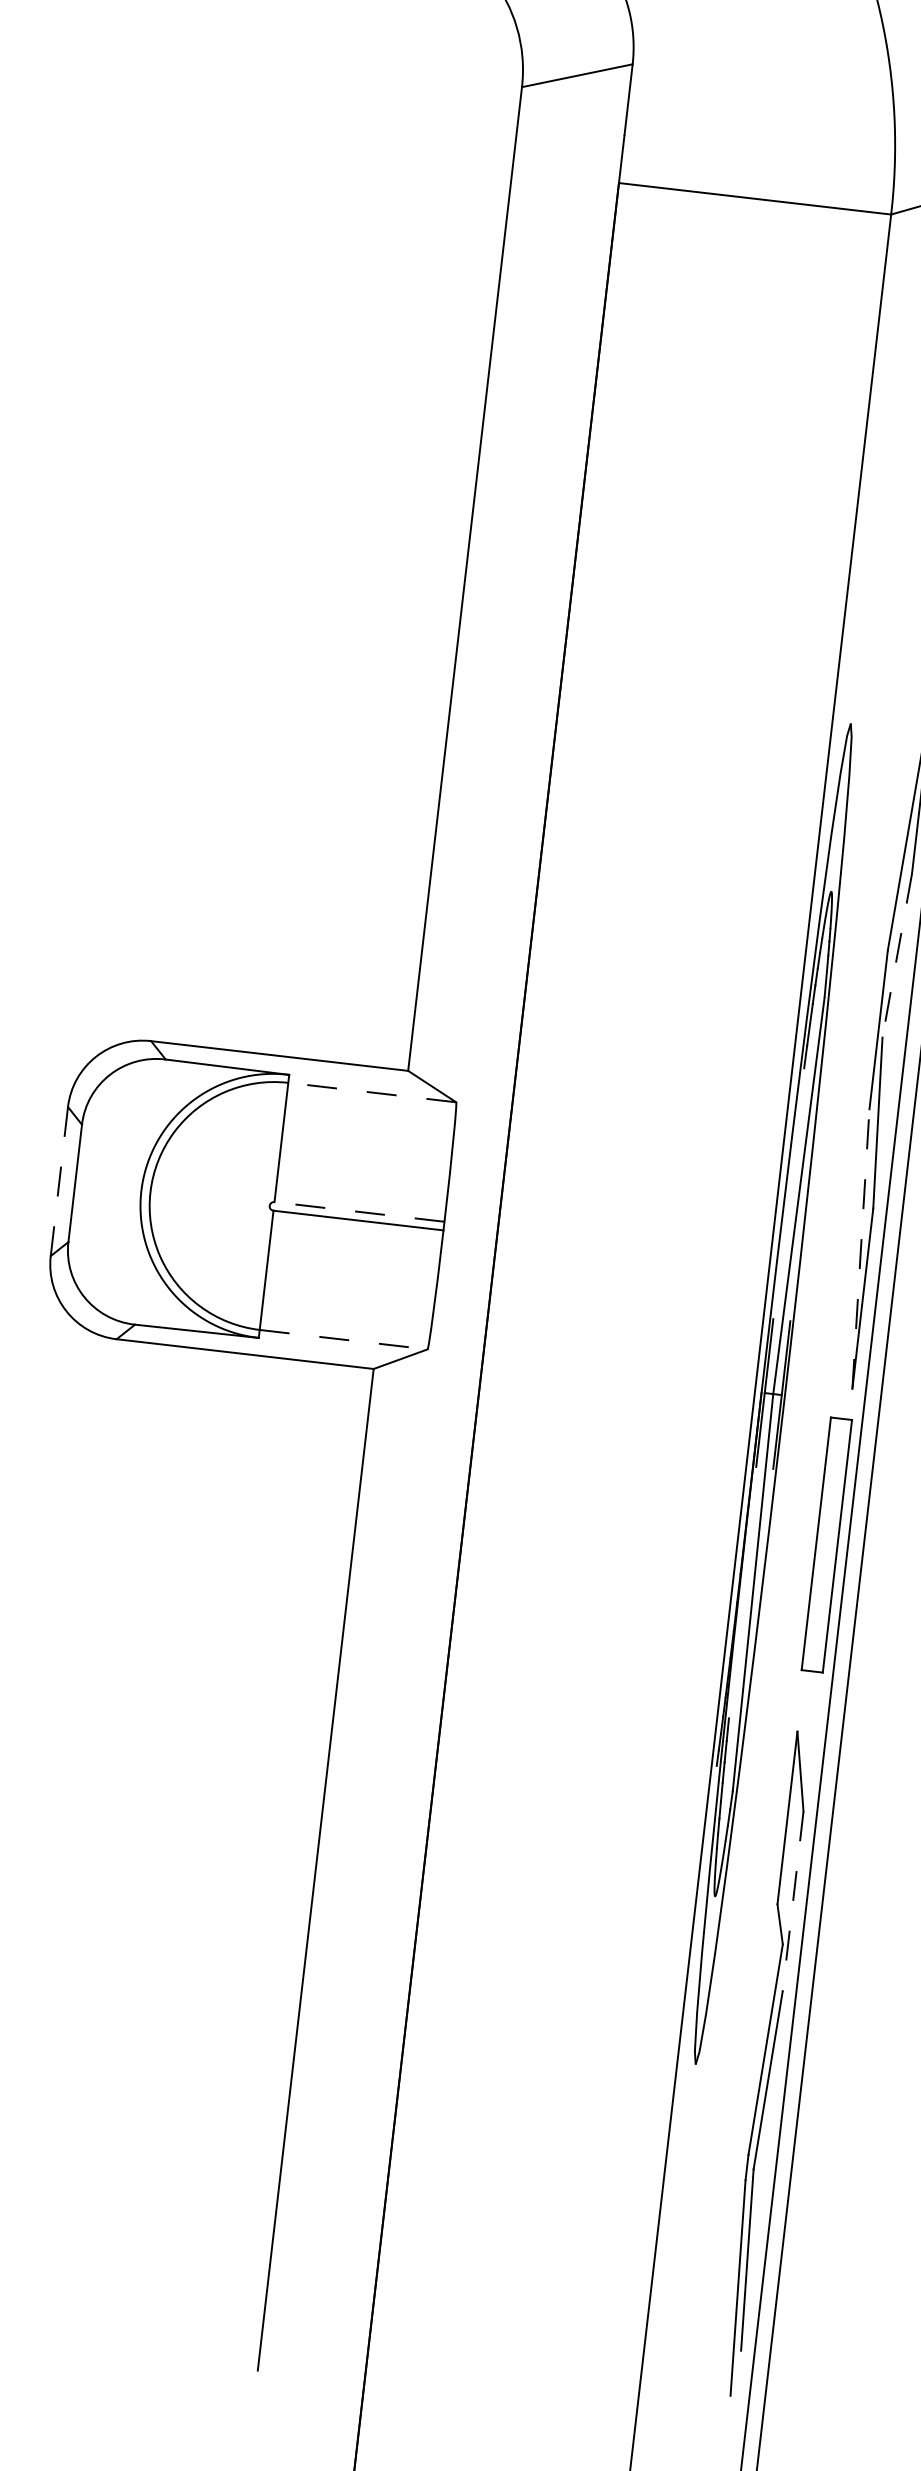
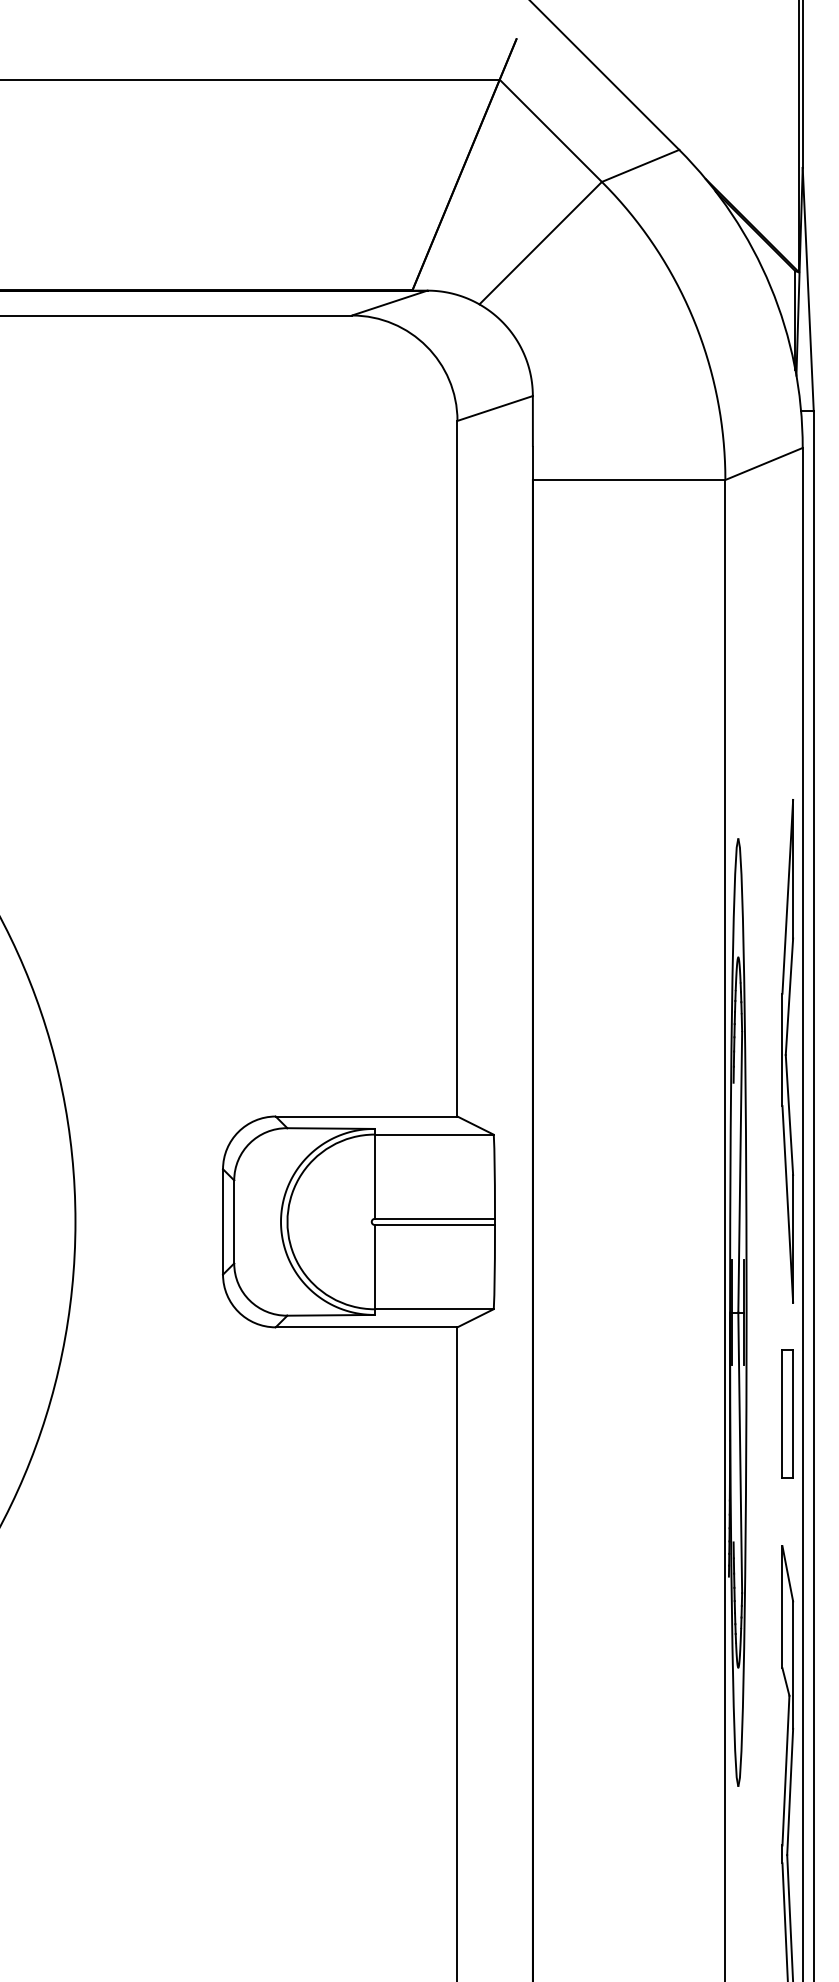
line: (897, 956) -> (789, 997), dashed -> solid
line: (371, 1092) -> (433, 1134), dashed -> solid
line: (60, 1181) -> (223, 1221), dashed -> solid
line: (358, 1211) -> (434, 1218), dashed -> solid
line: (860, 1247) -> (787, 1203), dashed -> solid
line: (344, 1339) -> (434, 1309), dashed -> solid
part: (826, 1544) -> (787, 1413), size x0.71
line: (793, 1902) -> (793, 1665), dashed -> solid

